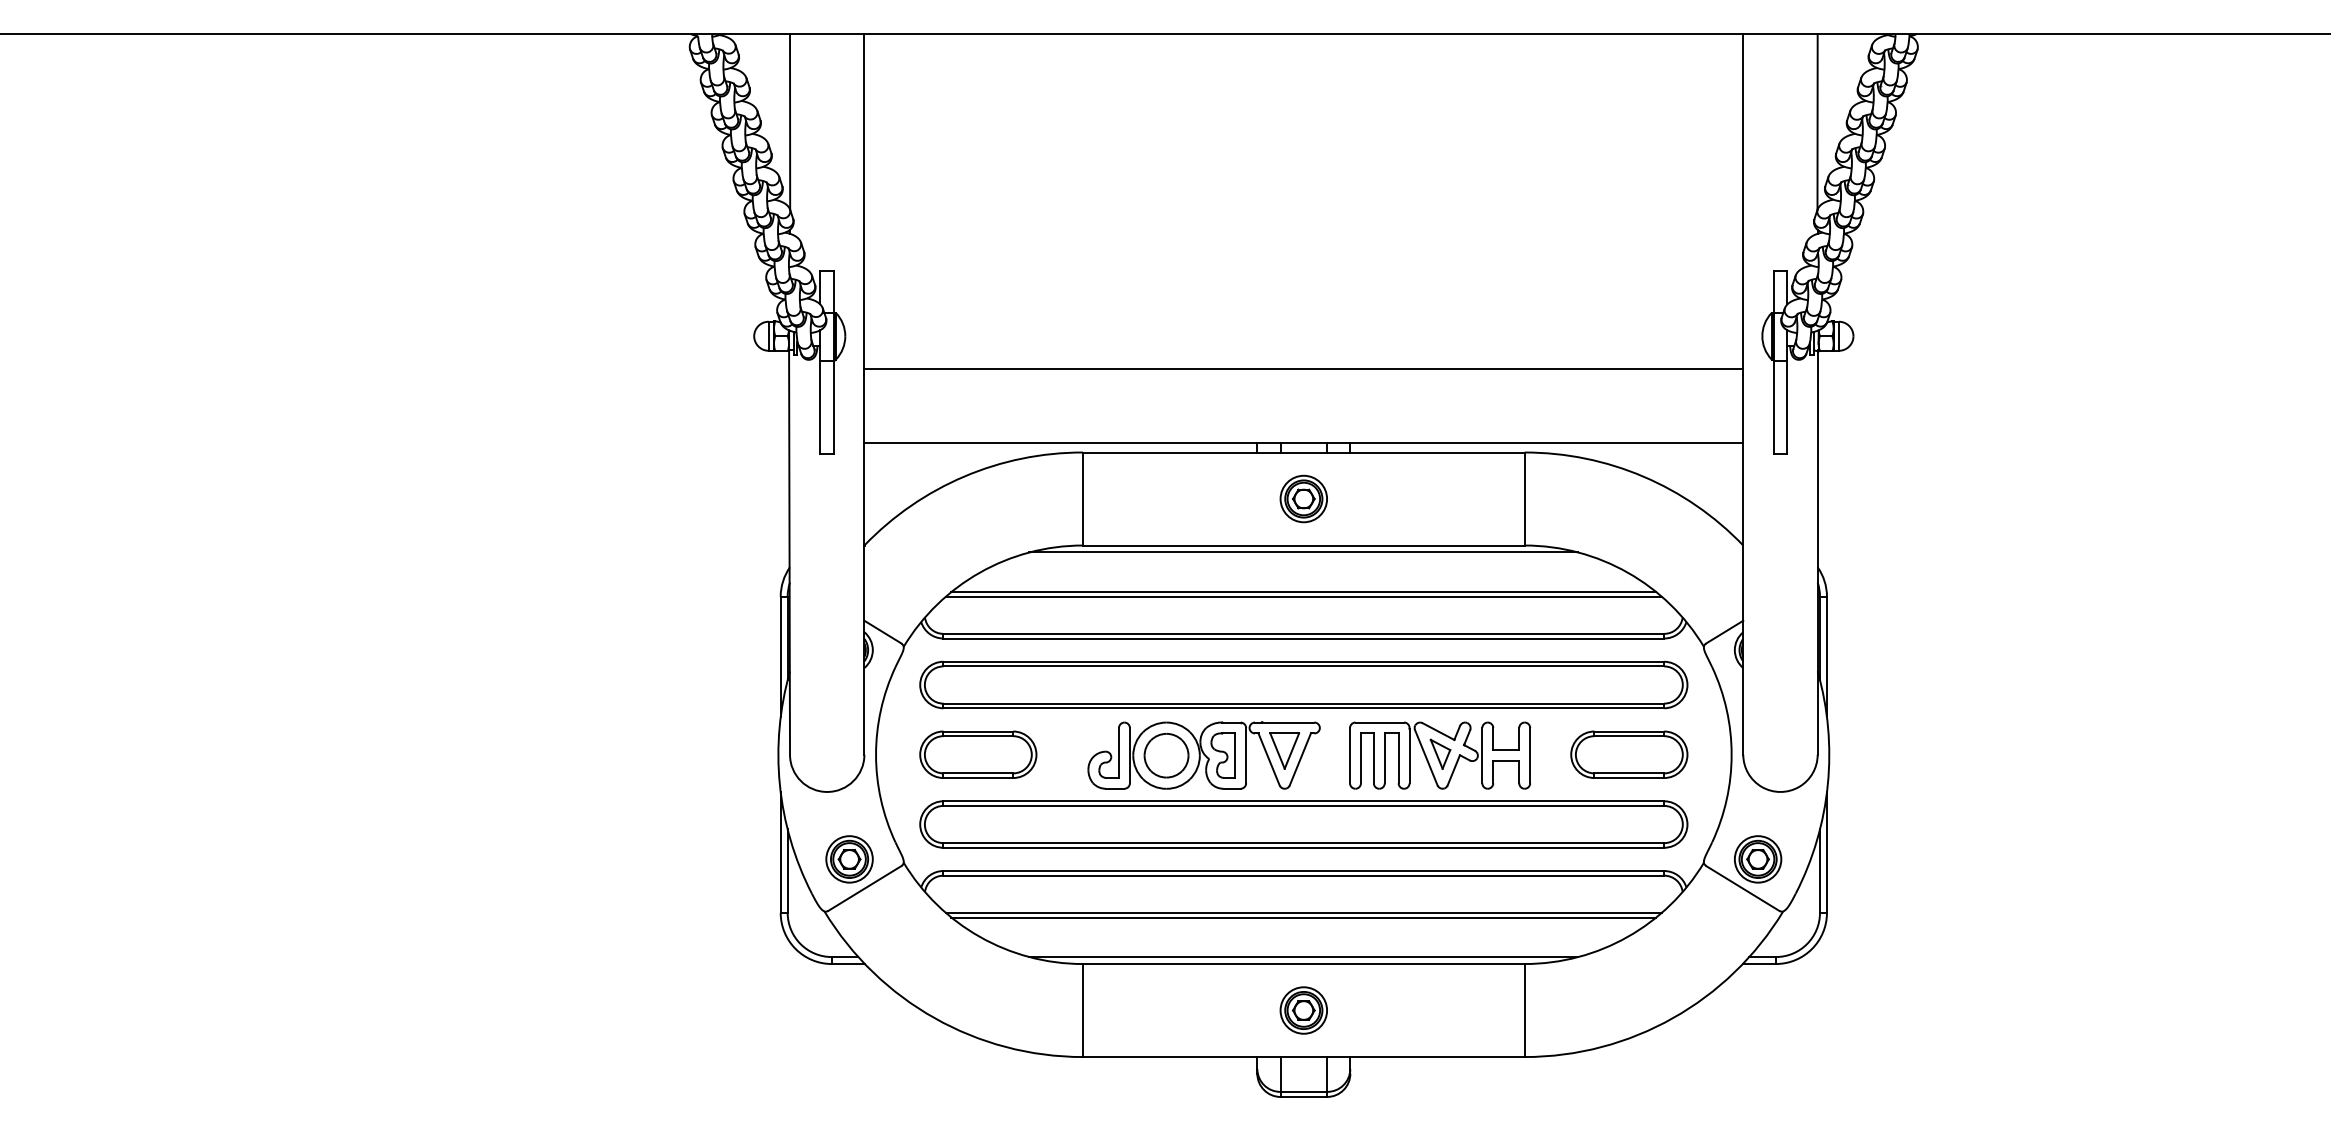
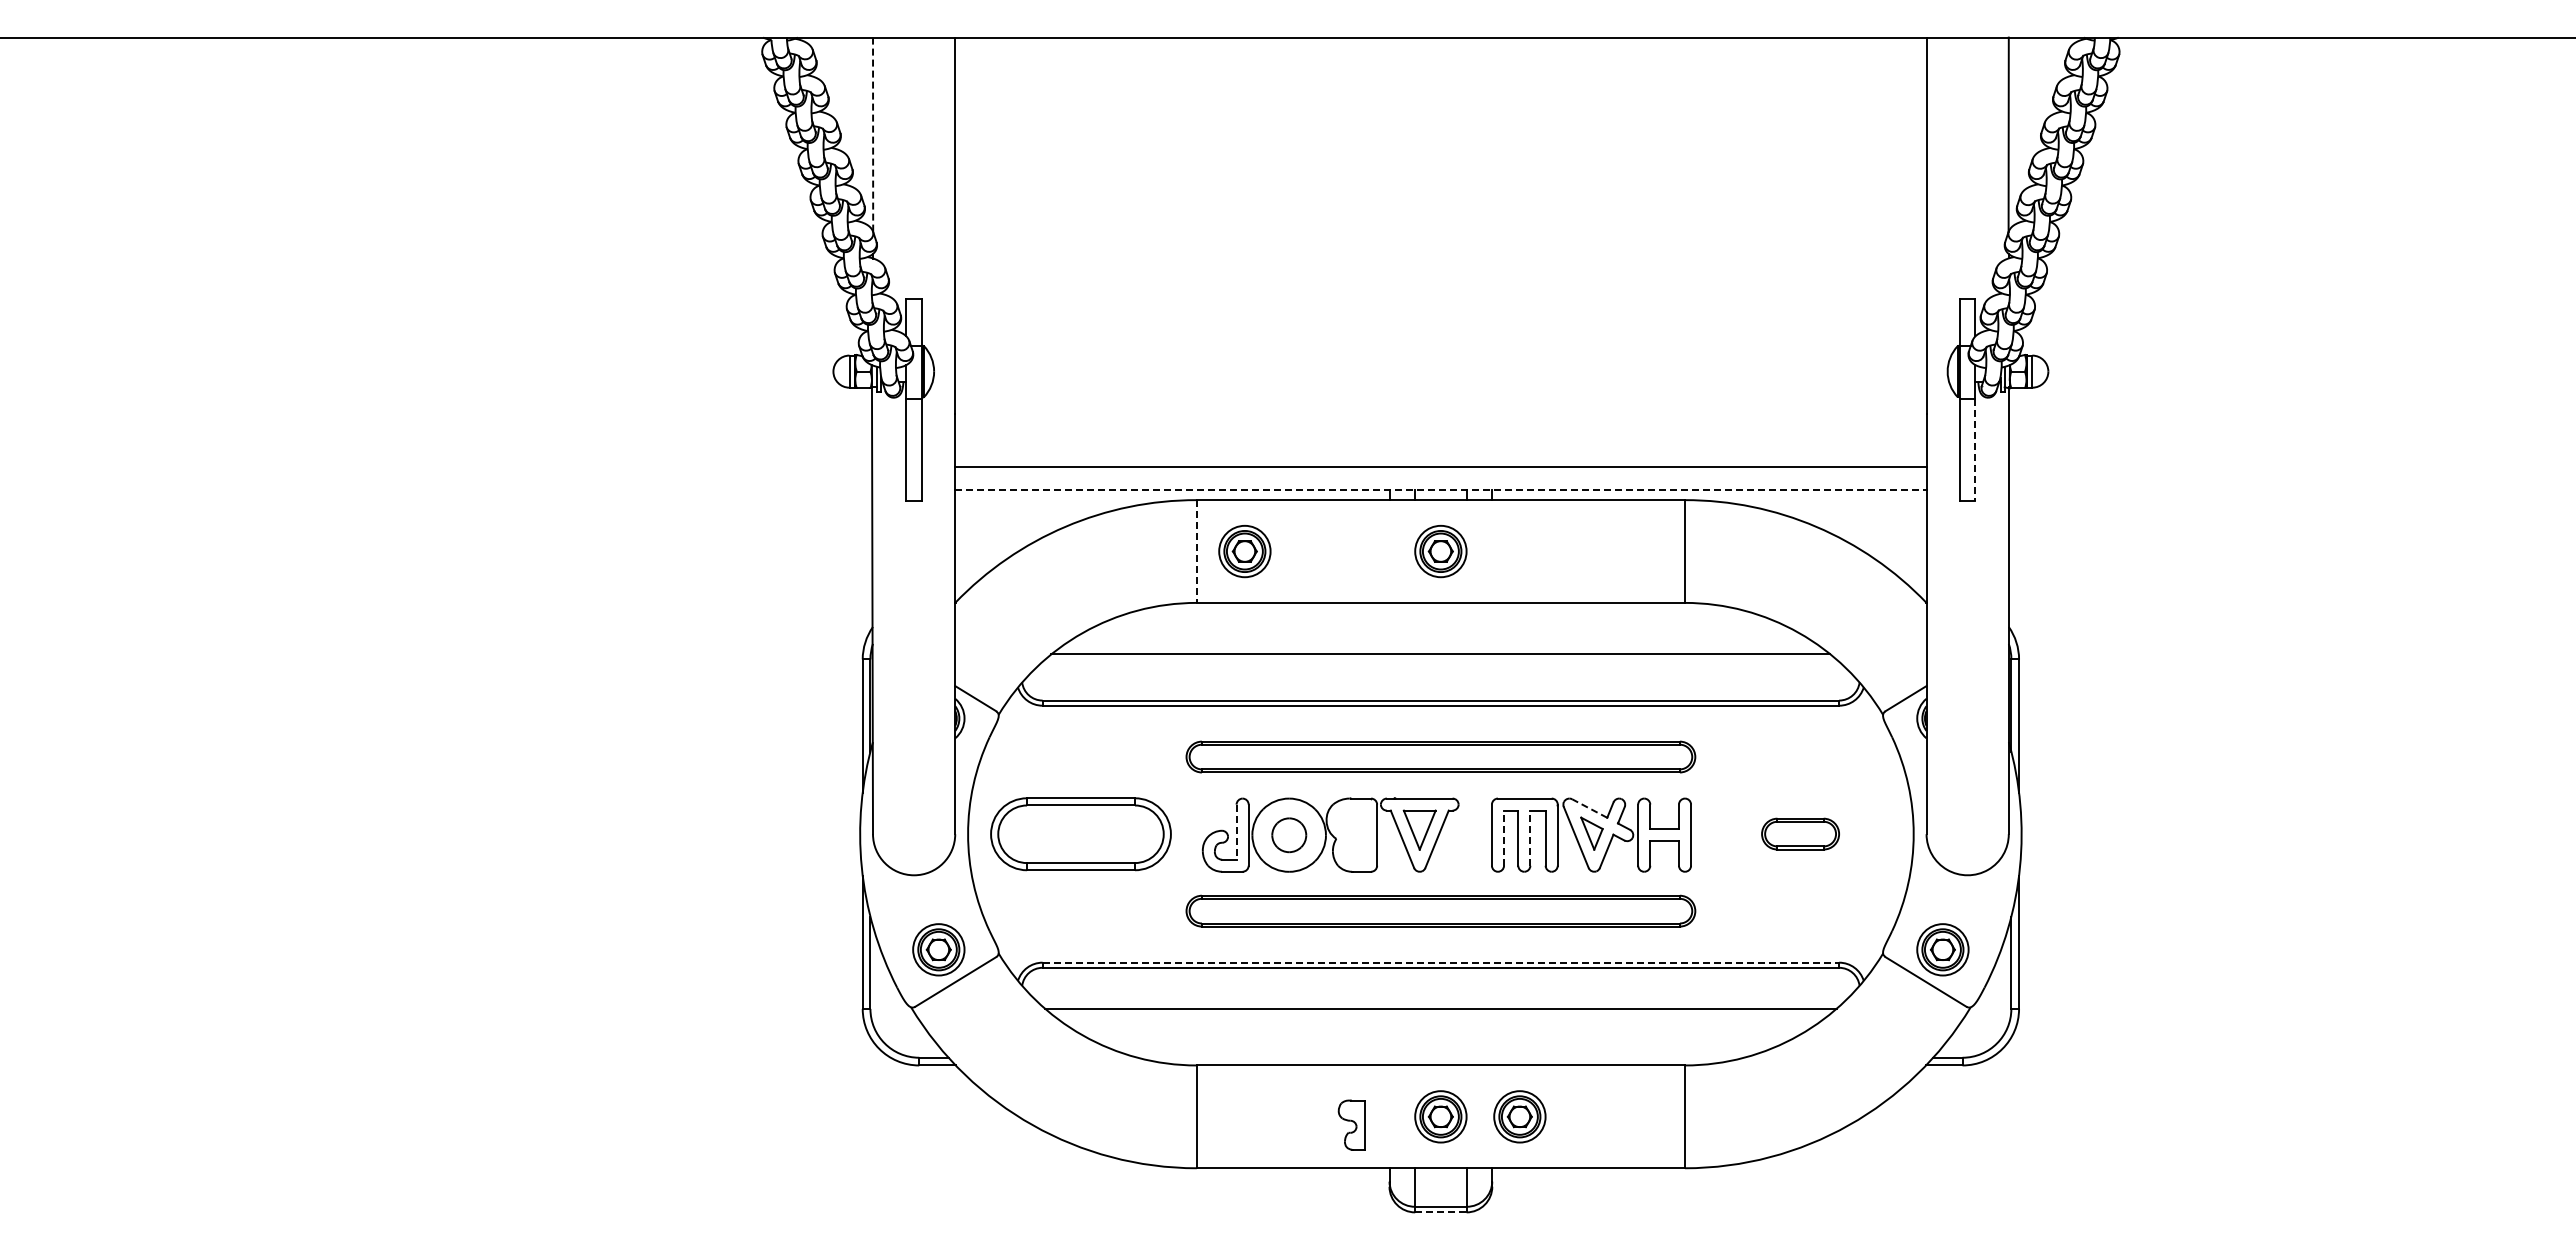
line: (790, 122) -> (873, 135), solid -> dashed
line: (1303, 368) -> (1440, 466), moved
line: (1787, 407) -> (1975, 450), solid -> dashed
line: (1303, 442) -> (1440, 489), solid -> dashed
part: (1126, 498) -> (1244, 551), added
line: (1082, 499) -> (1196, 552), solid -> dashed
line: (1303, 552) -> (1440, 610), removed
line: (1303, 596) -> (1440, 659), removed
part: (1303, 684) -> (1440, 756), size x0.6
line: (1438, 731) -> (1589, 808), solid -> dashed
line: (1118, 753) -> (1236, 832), solid -> dashed
part: (978, 754) -> (1081, 833), size x1.4
part: (1629, 754) -> (1800, 833), size x0.6
part: (1166, 755) -> (1289, 835), size x0.7
part: (1222, 755) -> (1351, 1124), moved
line: (1361, 758) -> (1504, 838), solid -> dashed
line: (1384, 758) -> (1530, 838), solid -> dashed
part: (1303, 823) -> (1440, 910), size x0.6
line: (1304, 870) -> (1441, 962), solid -> dashed
line: (1303, 917) -> (1440, 1014), removed
line: (1303, 956) -> (1440, 1057), removed
part: (1374, 1010) -> (1519, 1116), added
line: (1303, 1097) -> (1440, 1212), solid -> dashed

